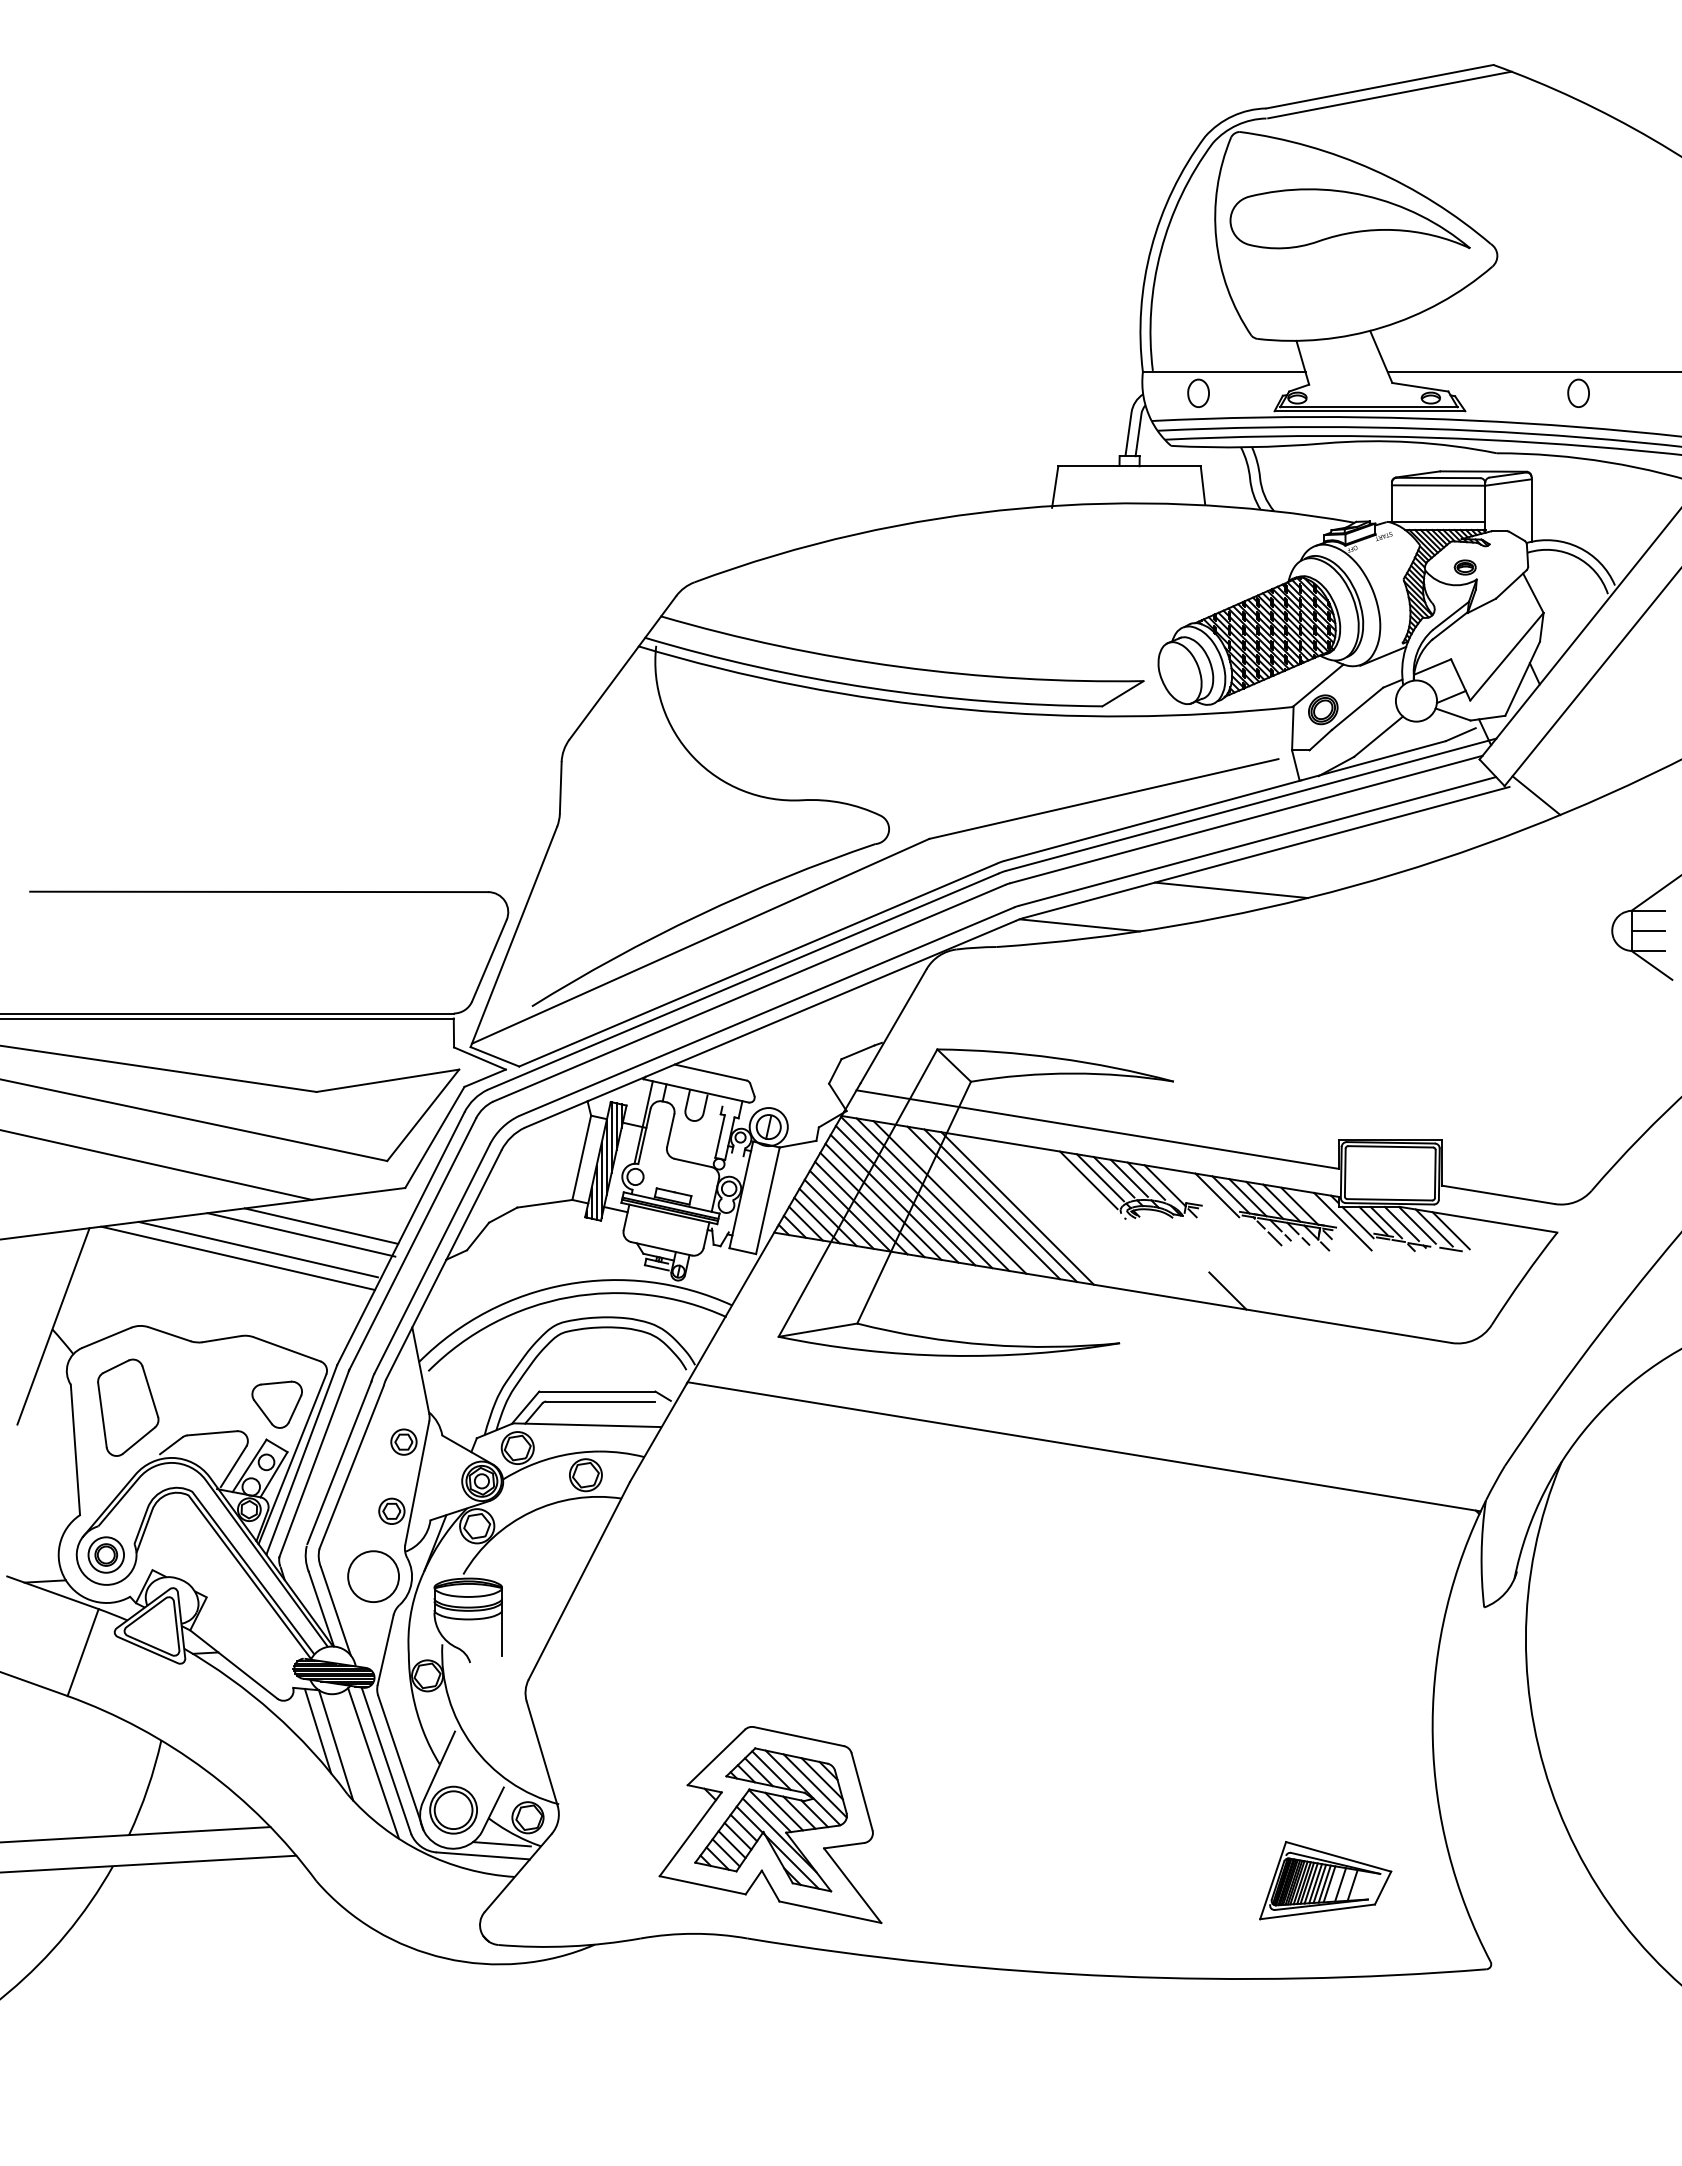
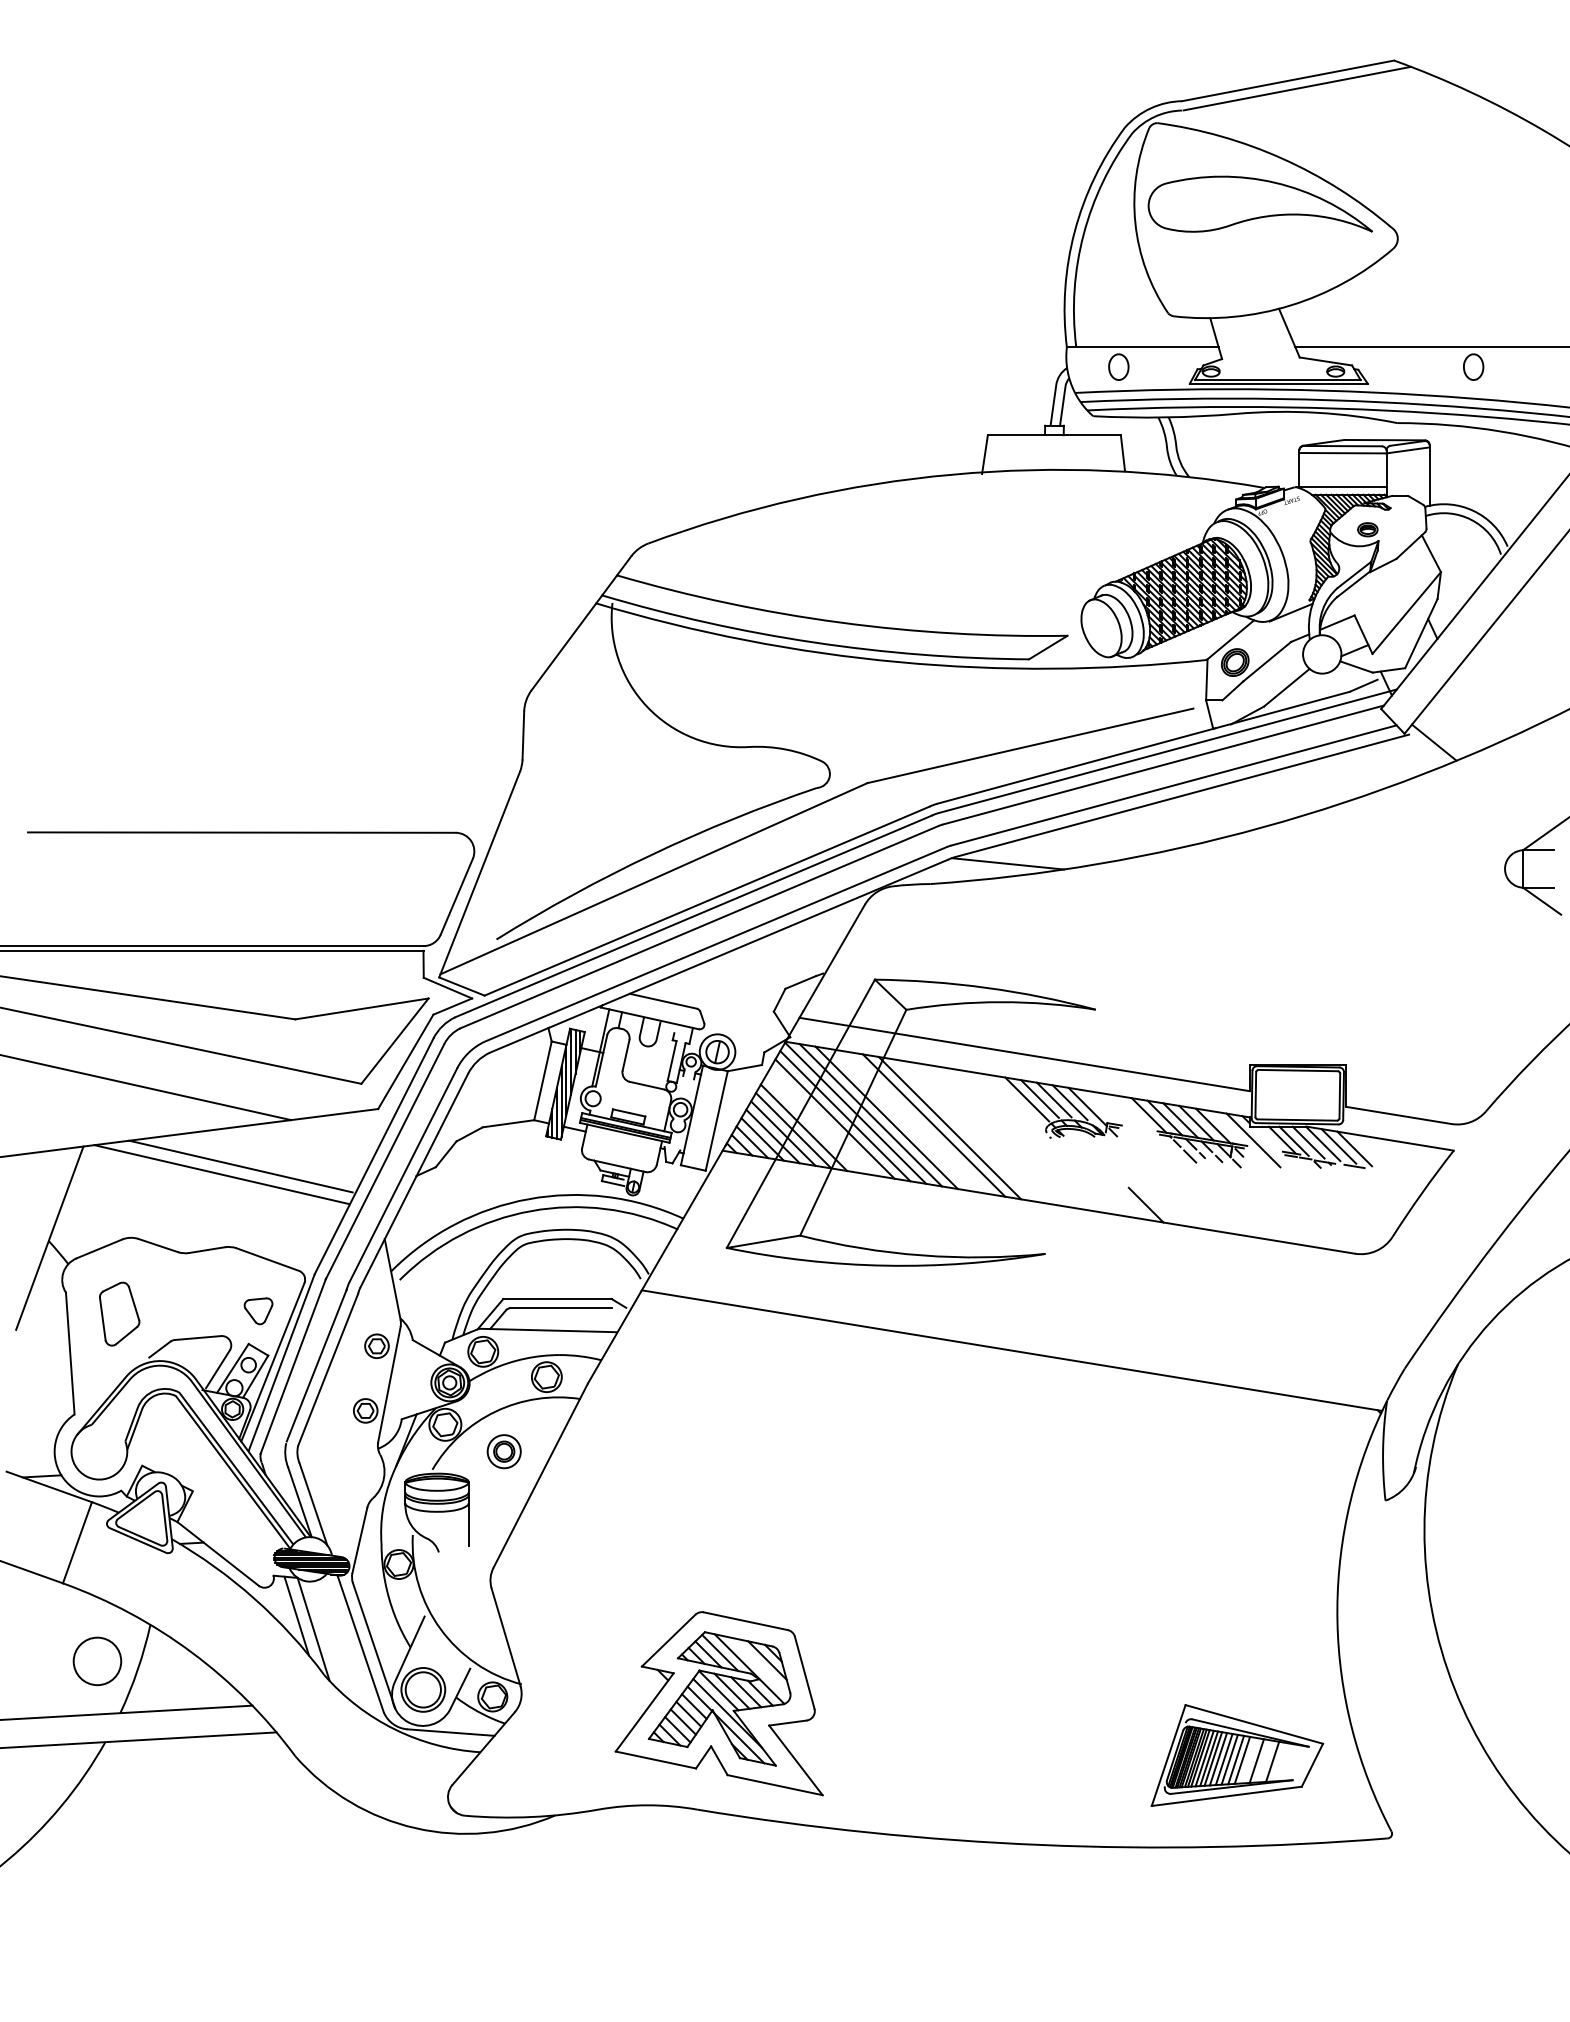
line: (1231, 890) -> (1149, 831), removed
line: (1647, 930) -> (1537, 868), removed
line: (1088, 1180) -> (1016, 1102), removed
line: (1217, 1195) -> (1136, 1116), removed
line: (883, 1201) -> (824, 1121), removed
line: (983, 1202) -> (918, 1122), removed
line: (872, 1204) -> (814, 1124), removed
line: (1357, 1222) -> (1267, 1141), removed
line: (321, 1225) -> (299, 1144), removed
line: (301, 1234) -> (281, 1152), removed
part: (276, 1404) -> (257, 1311), size x0.6
part: (128, 1407) -> (119, 1313), size x0.7
part: (105, 1554) -> (503, 1451), moved
circle: (373, 1576) -> (97, 1661), moved
line: (373, 1763) -> (348, 1646), removed
line: (814, 1785) -> (760, 1666), removed
line: (501, 1844) -> (468, 1721), removed
part: (1325, 1880) -> (1237, 1755), size x1.4

